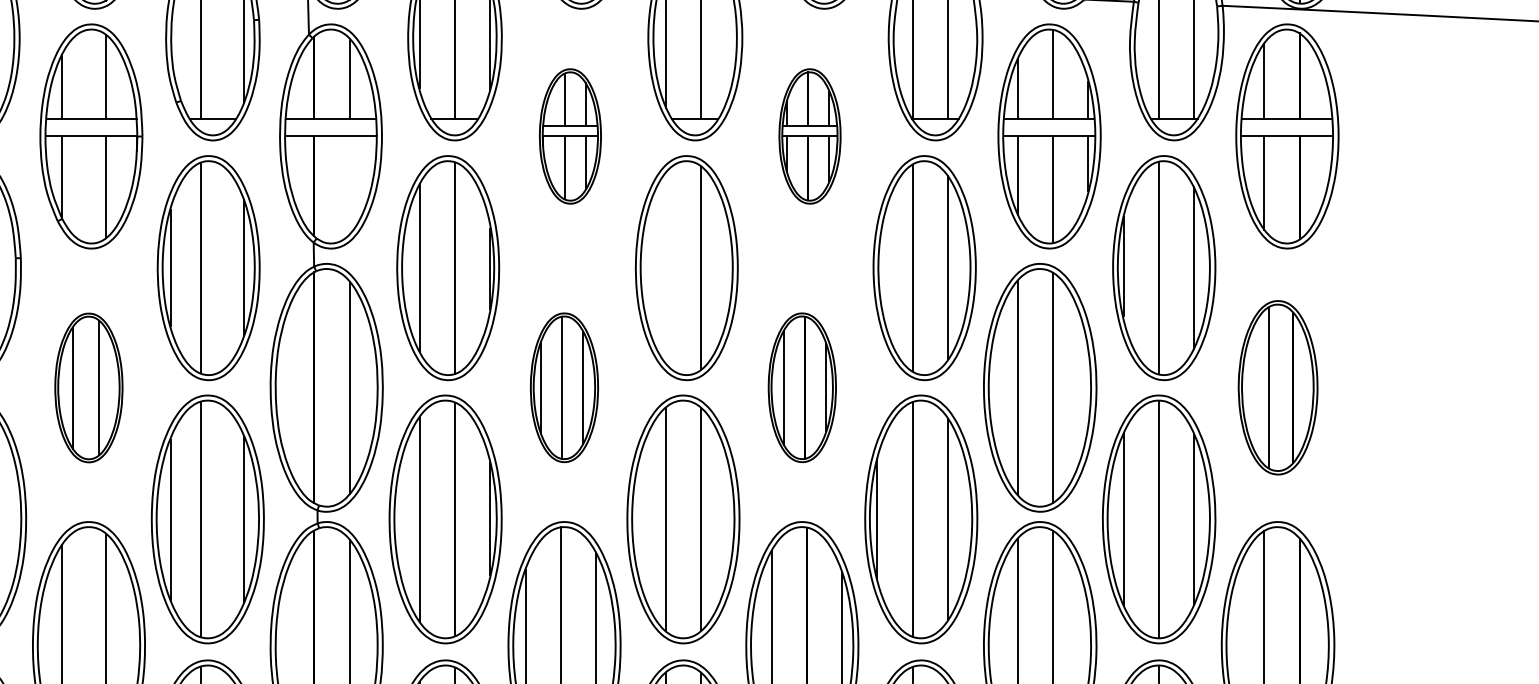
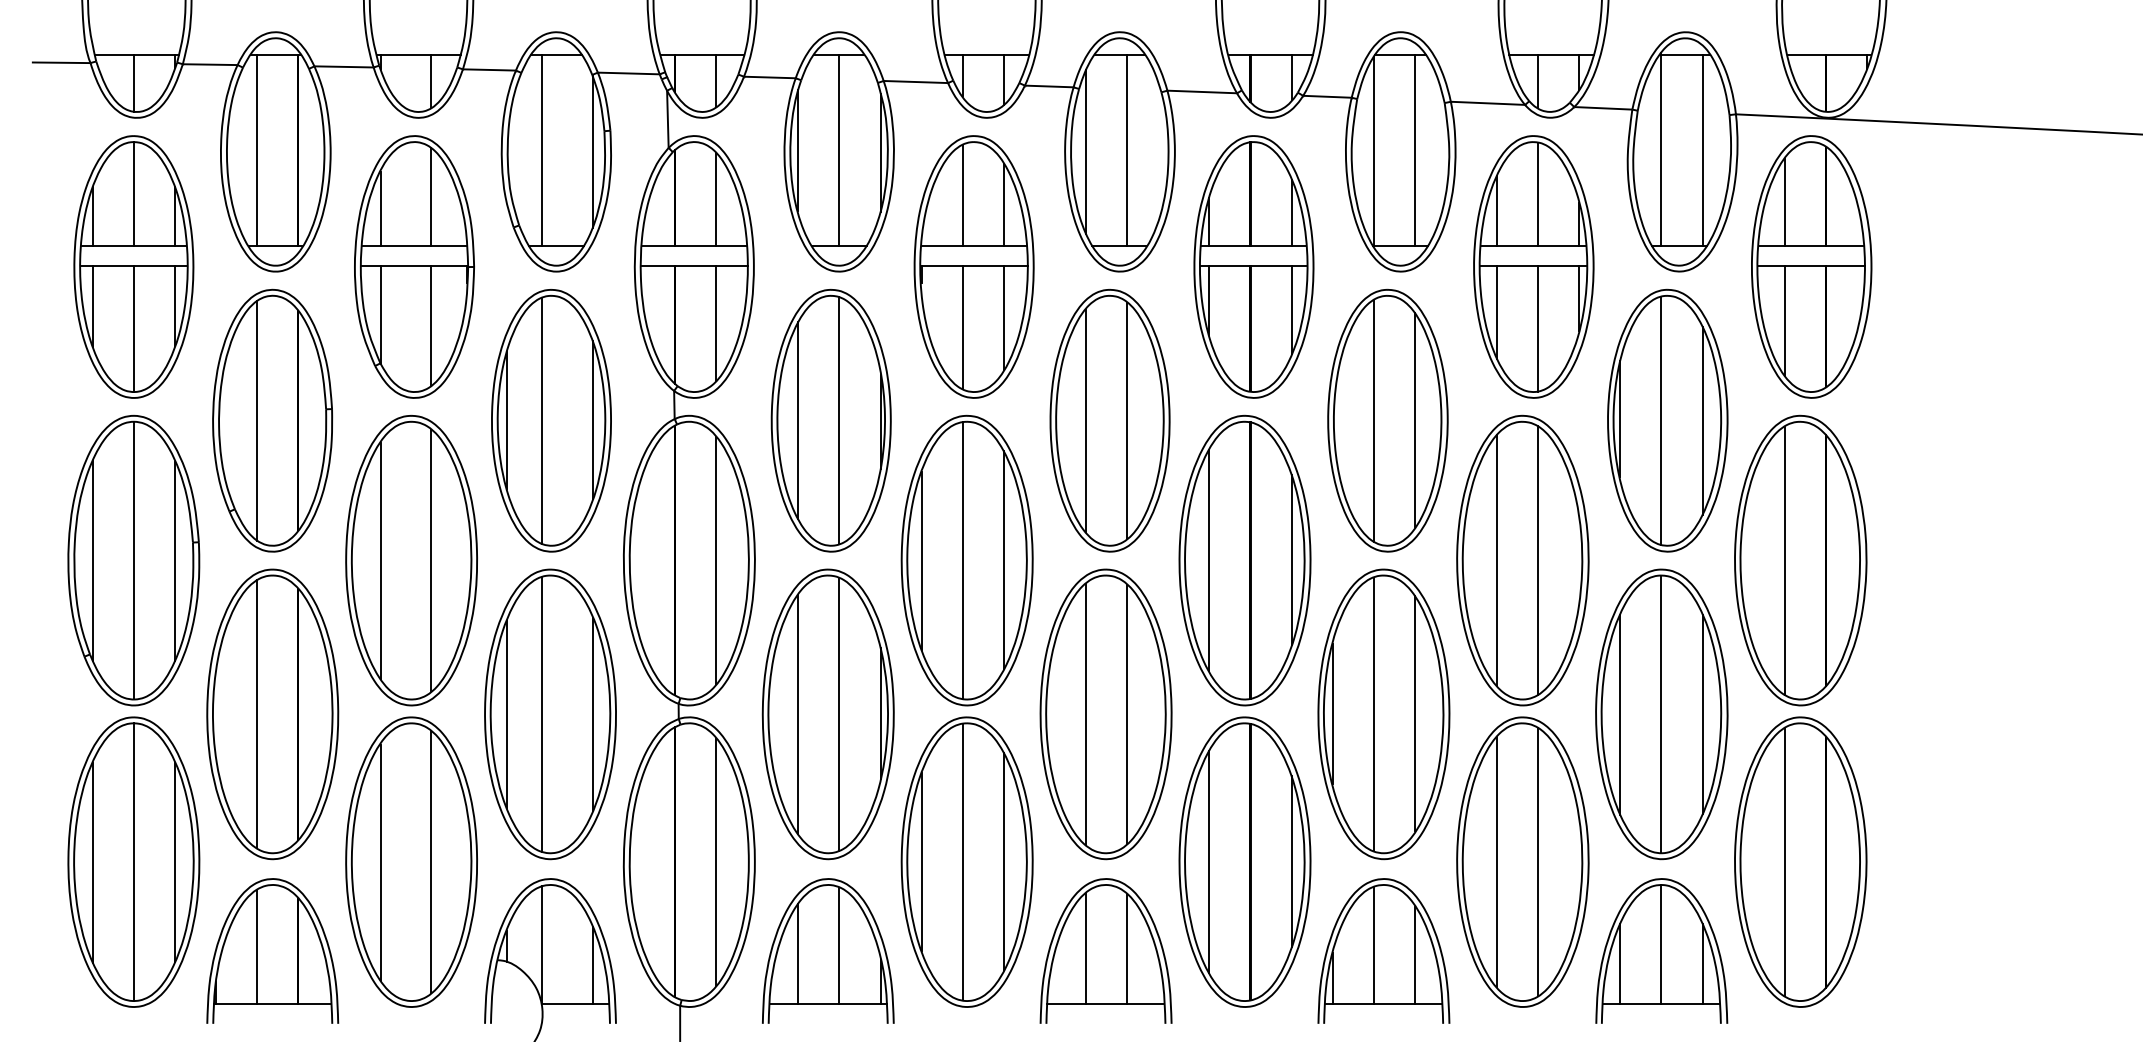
part: (569, 136) -> (973, 266), size x1.67
part: (809, 136) -> (1253, 266), size x1.67
line: (349, 184) -> (716, 323), added
line: (665, 267) -> (1085, 420), added
part: (88, 387) -> (411, 560), size x1.67
part: (563, 387) -> (966, 560), size x1.67
part: (801, 387) -> (1244, 560), size x1.67
part: (1277, 387) -> (1800, 560), size x1.43

